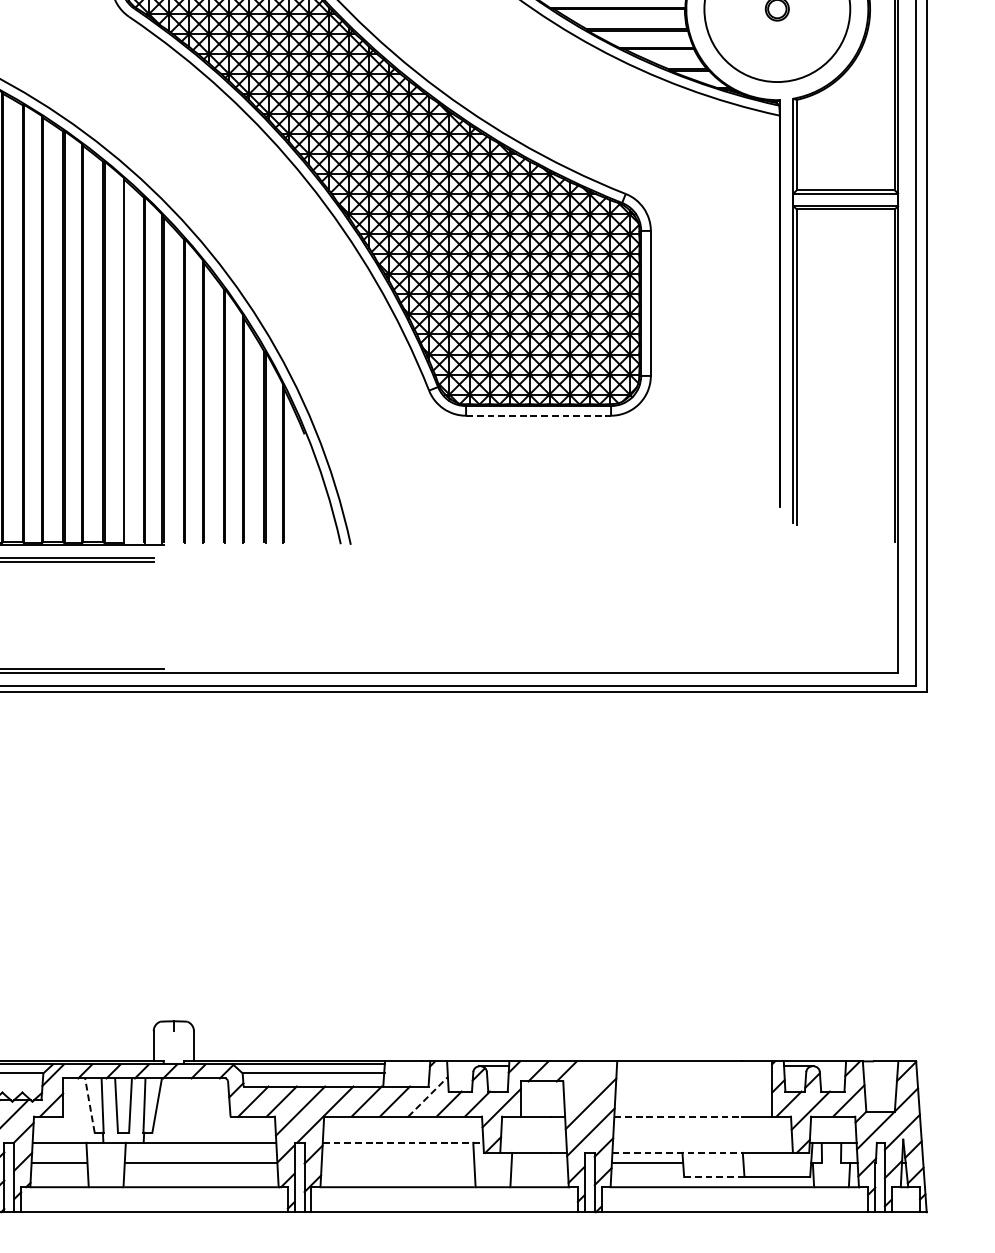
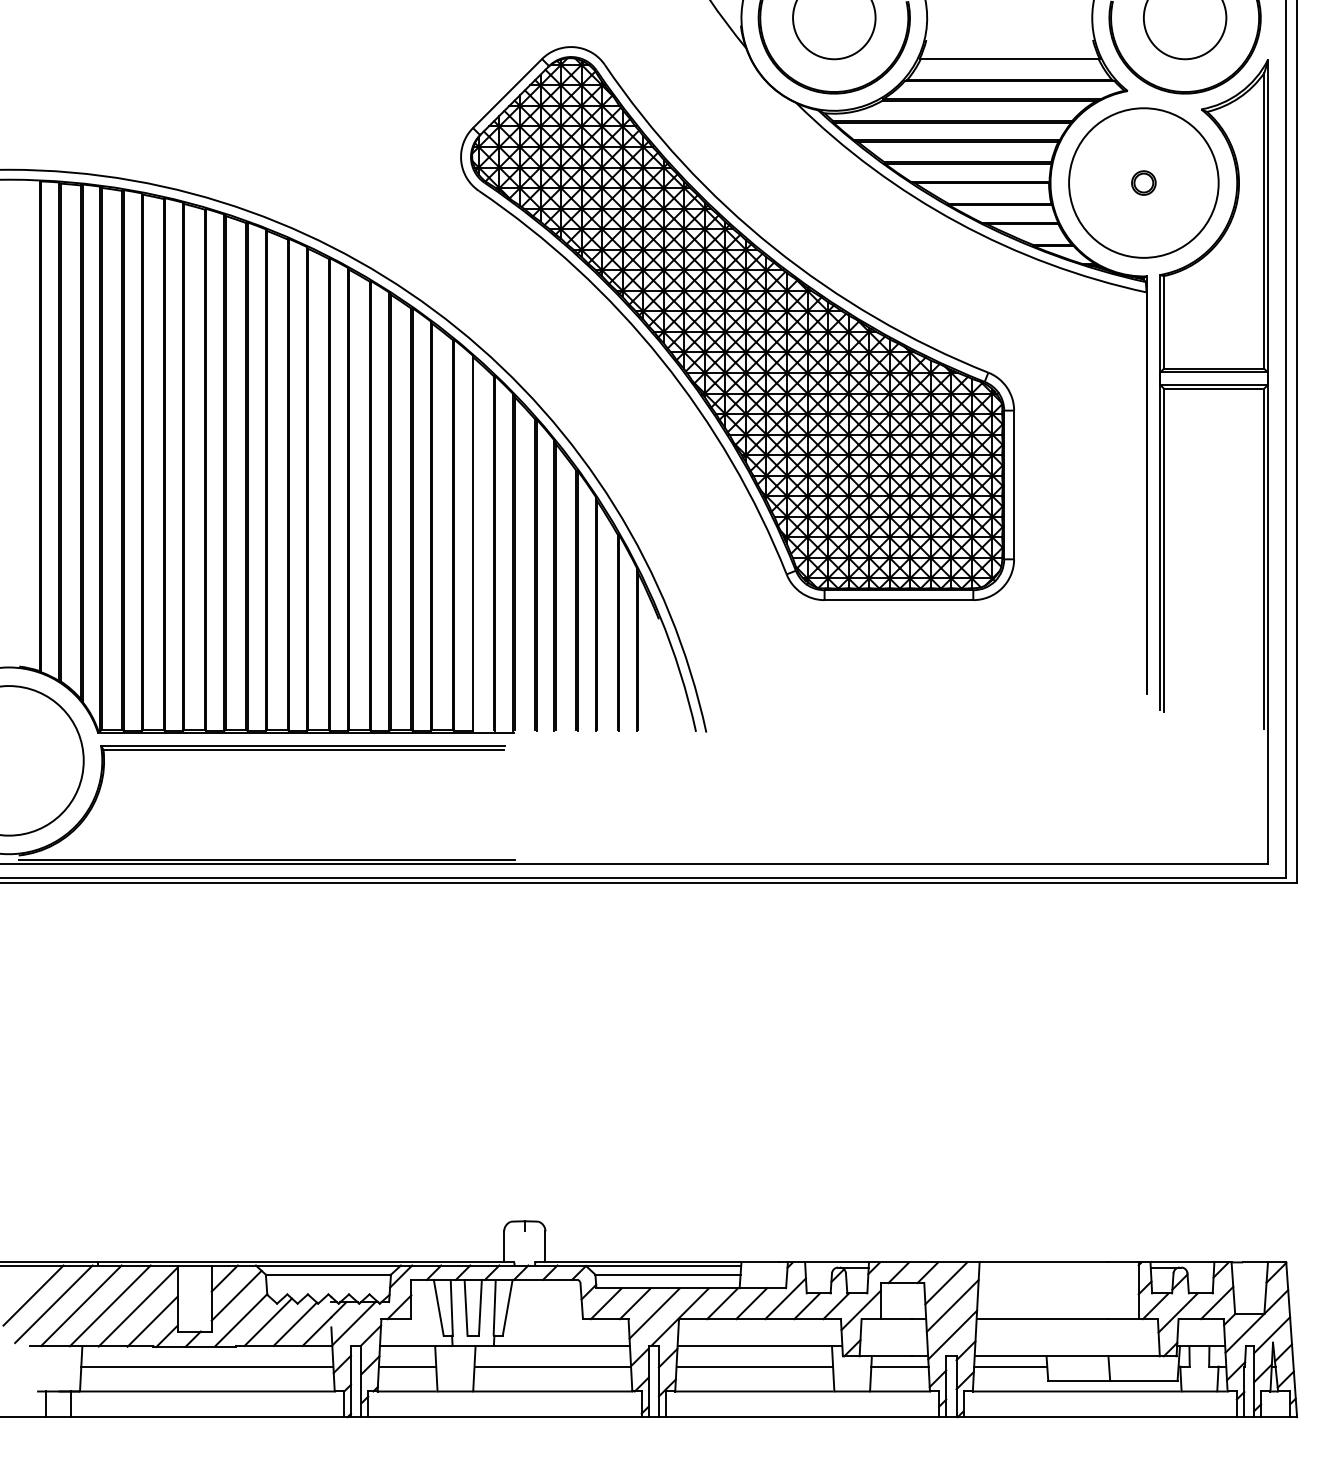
line: (539, 416) -> (899, 600), dashed -> solid
line: (584, 1081) -> (946, 1283), added
line: (427, 1096) -> (785, 1298), dashed -> solid
line: (89, 1105) -> (438, 1307), dashed -> solid
line: (678, 1117) -> (1042, 1319), dashed -> solid
line: (403, 1142) -> (760, 1345), dashed -> solid
line: (677, 1153) -> (1041, 1356), dashed -> solid
line: (397, 1162) -> (754, 1366), added
line: (539, 1162) -> (899, 1366), added
line: (714, 1177) -> (1079, 1381), dashed -> solid

